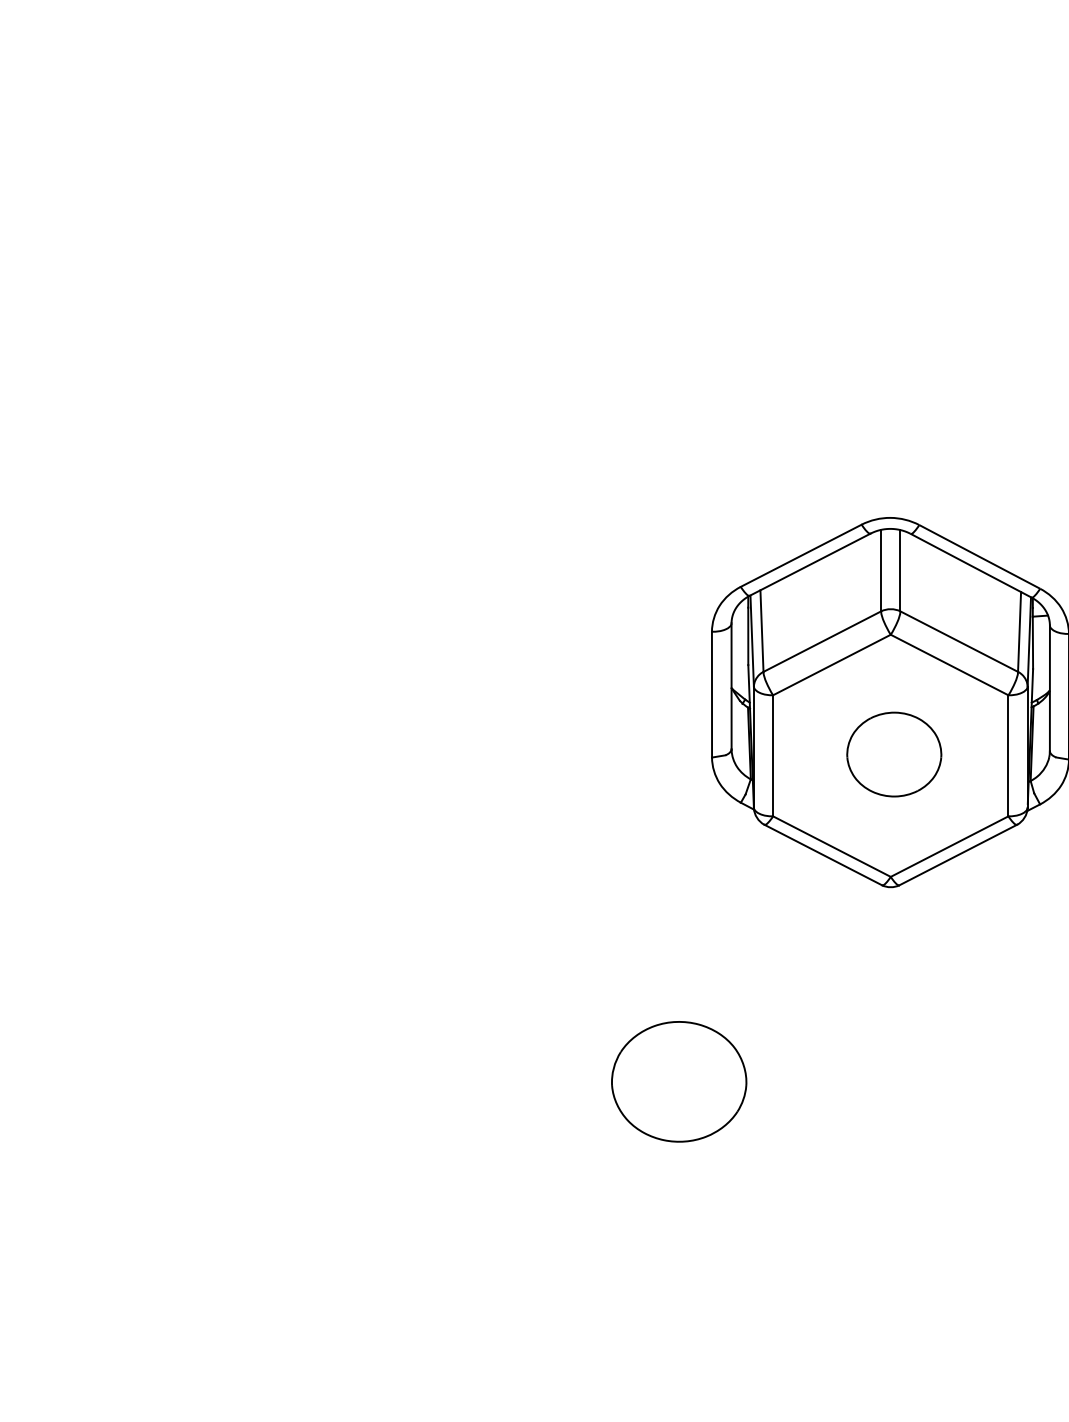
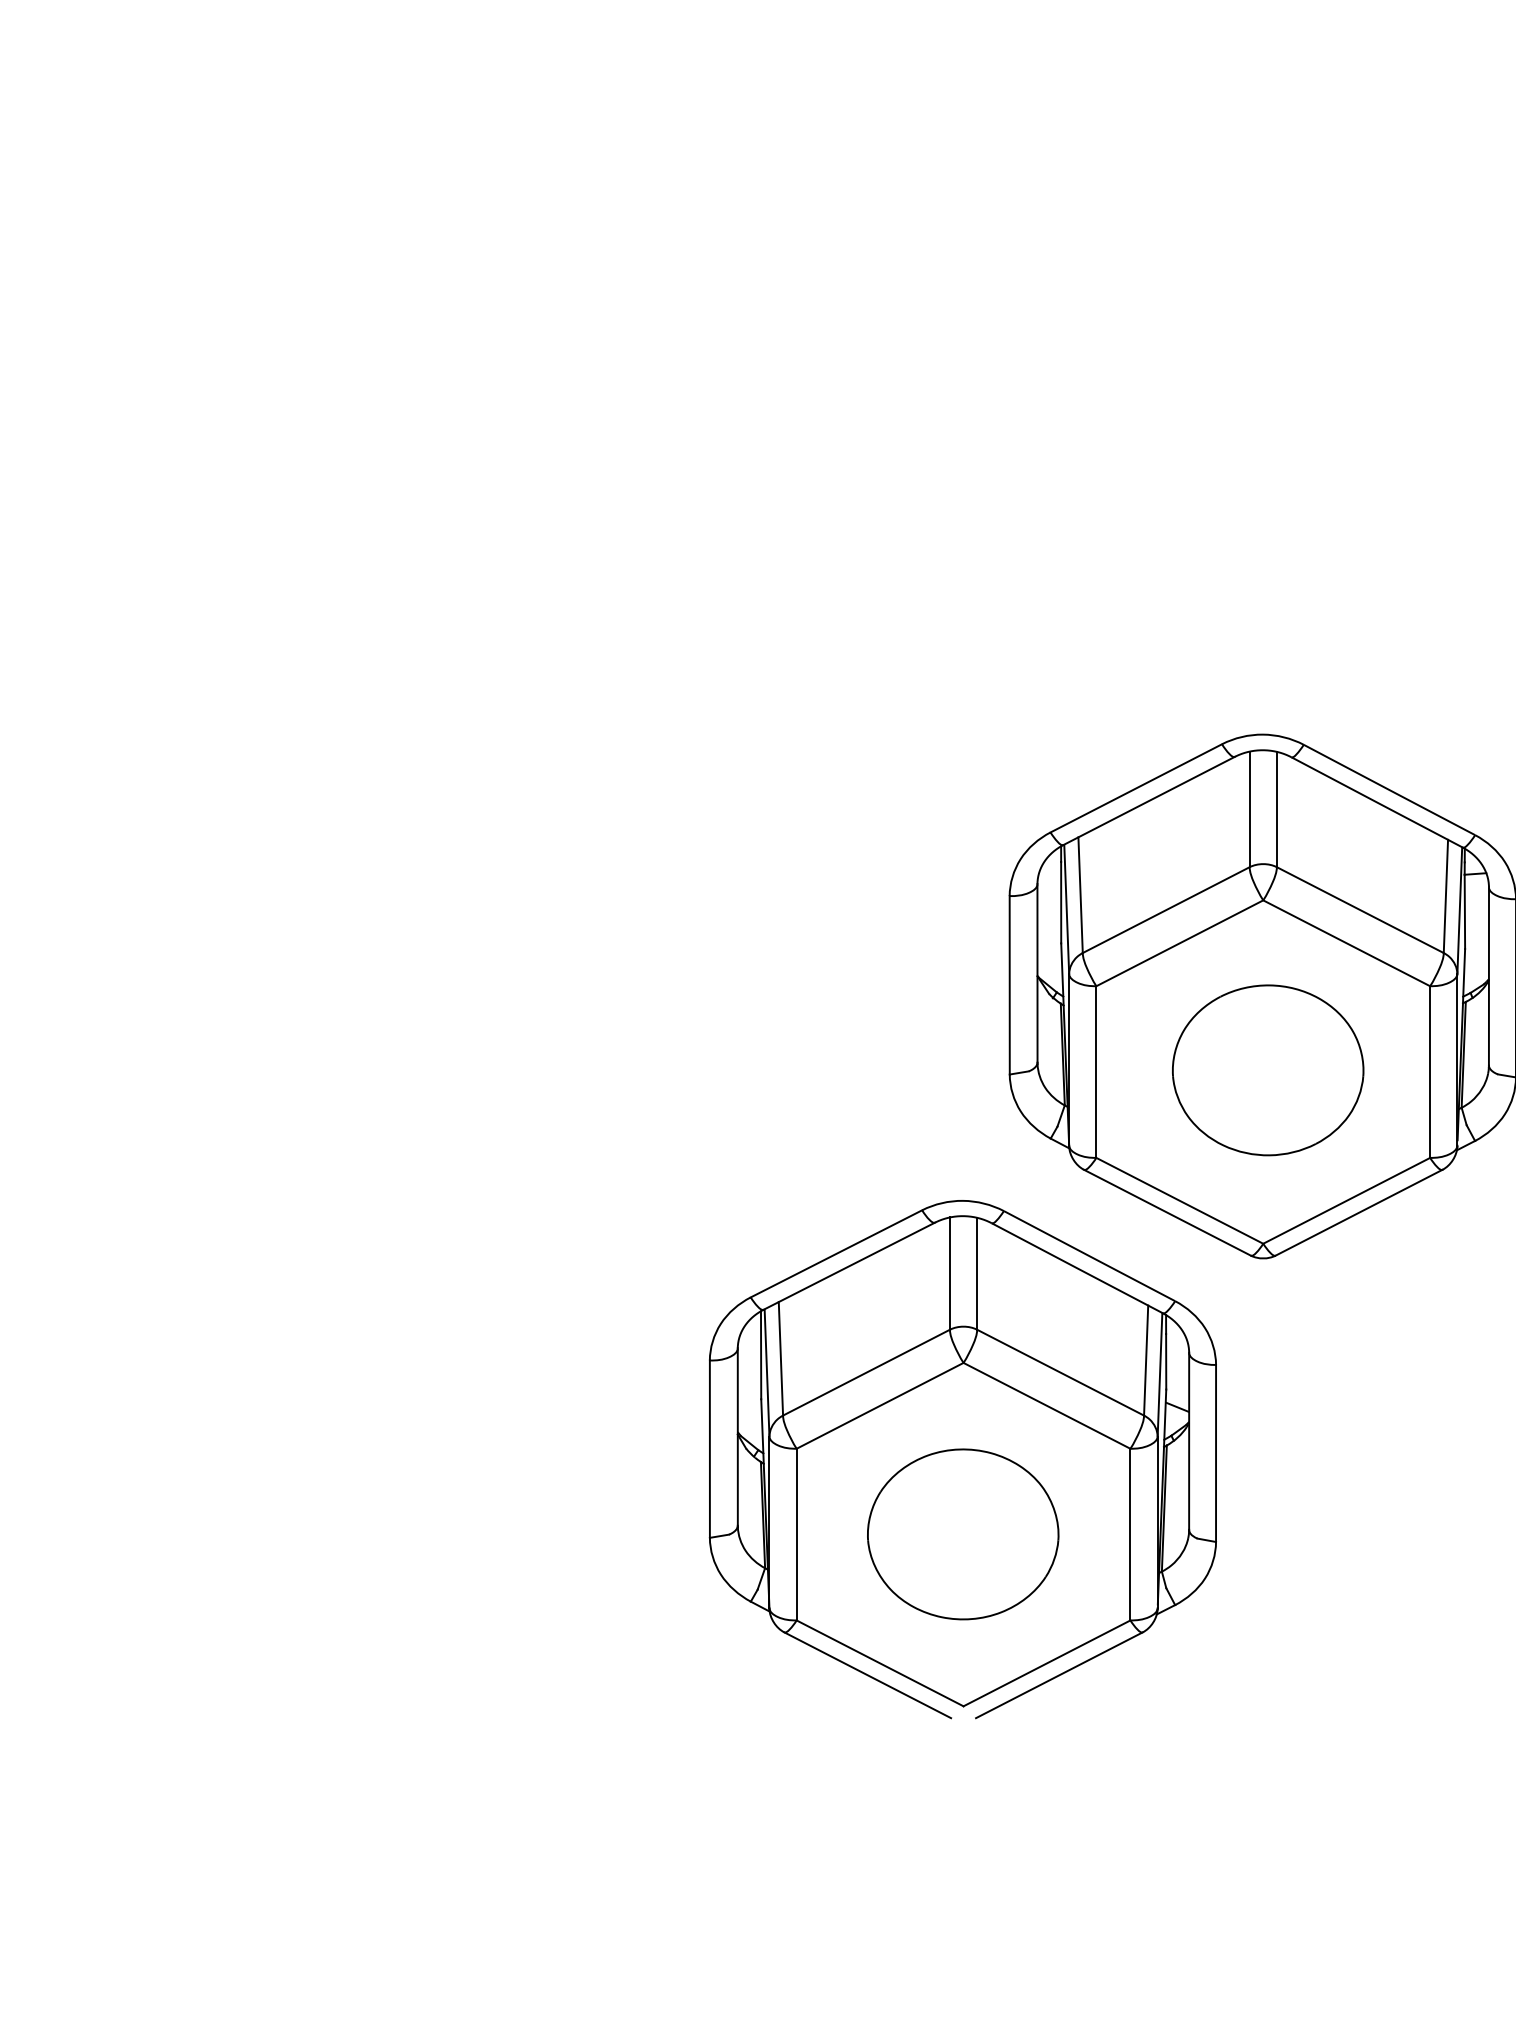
part: (894, 754) -> (1268, 1070), size x1.43
part: (678, 1028) -> (962, 1458), added

